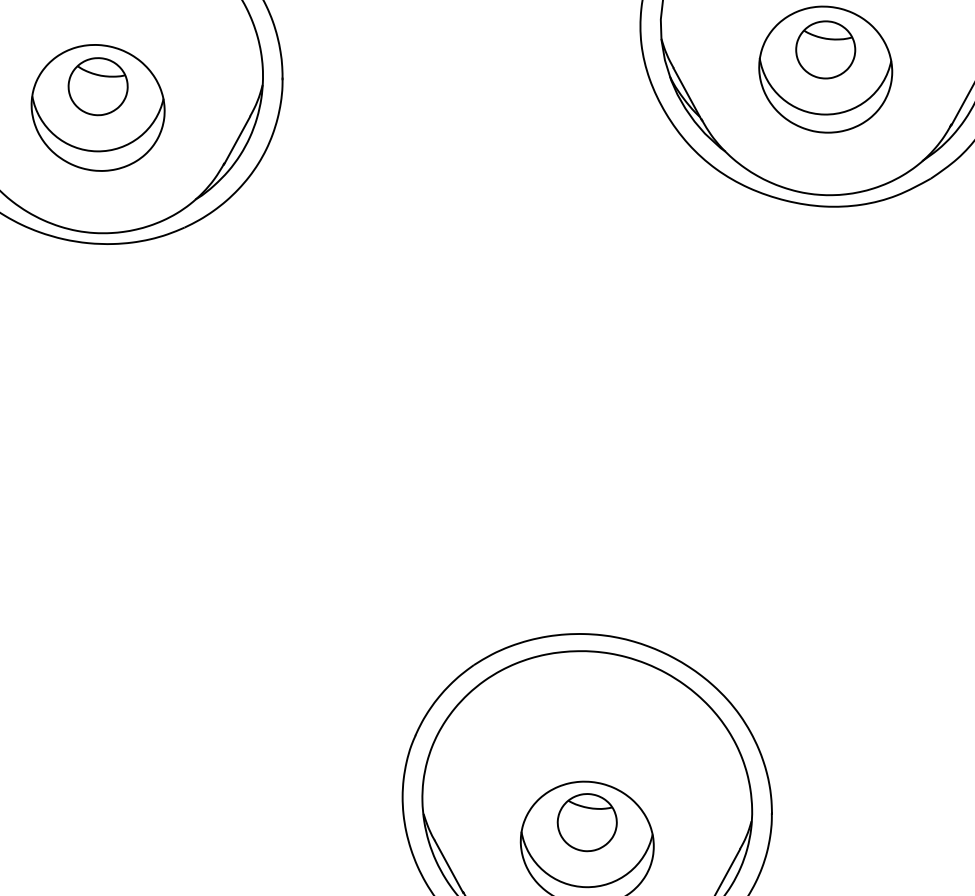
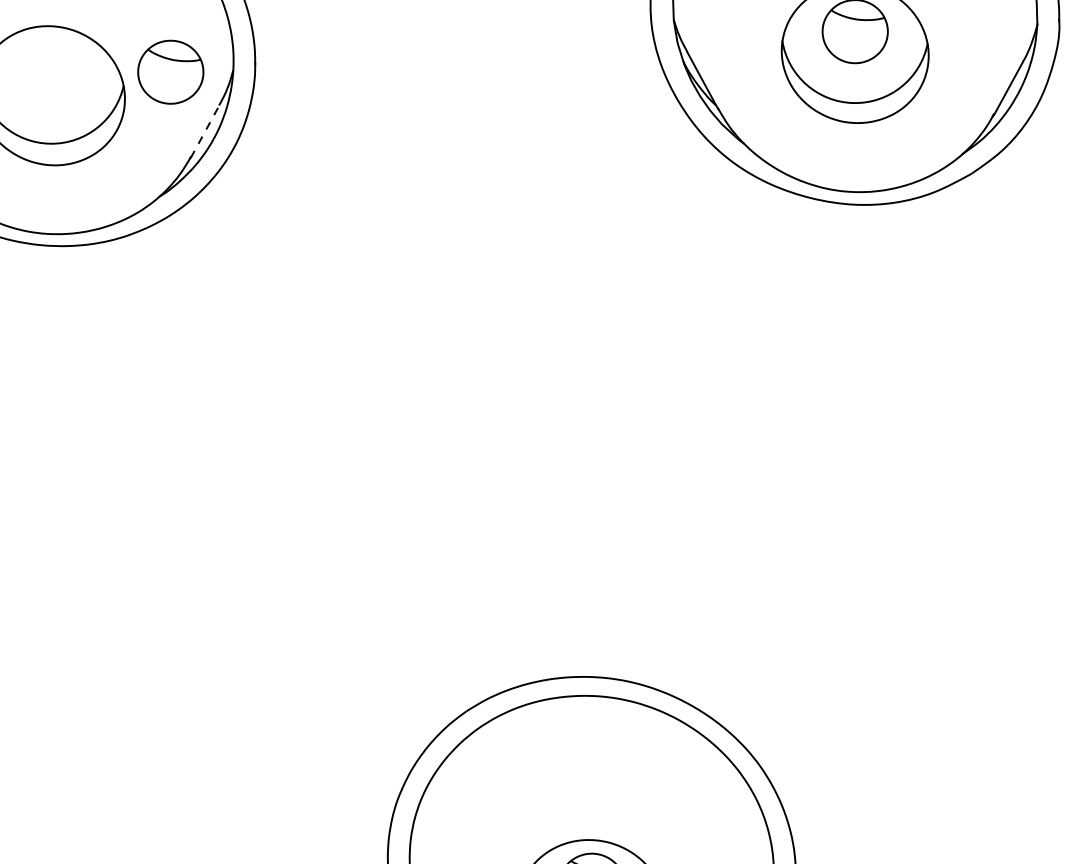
part: (97, 86) -> (170, 72), moved
line: (237, 140) -> (205, 131), solid -> dashed

